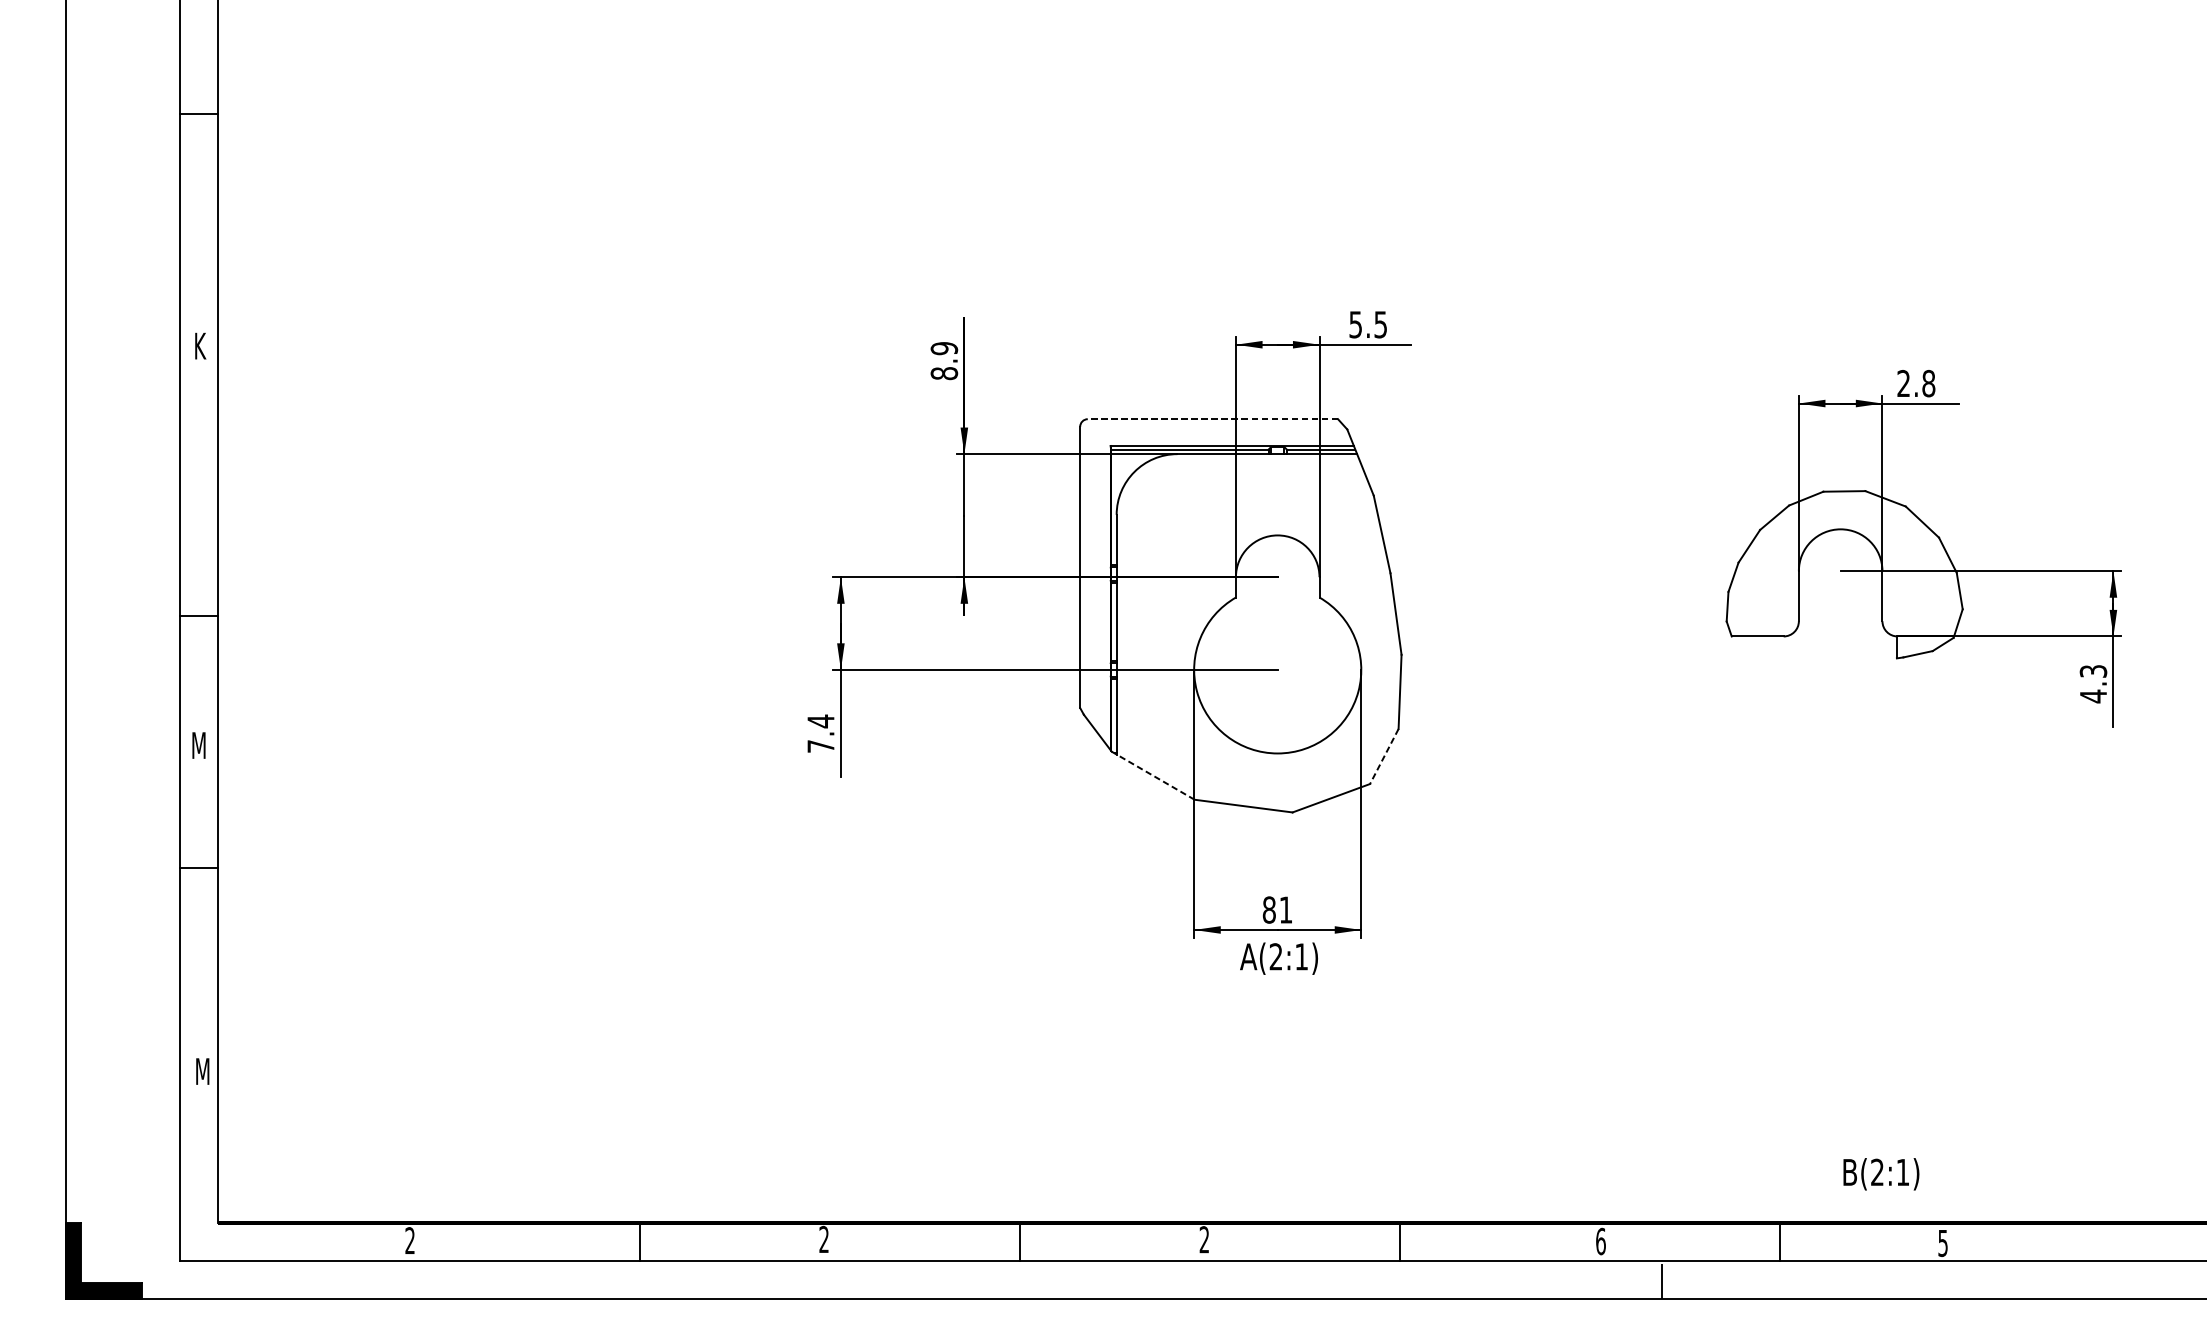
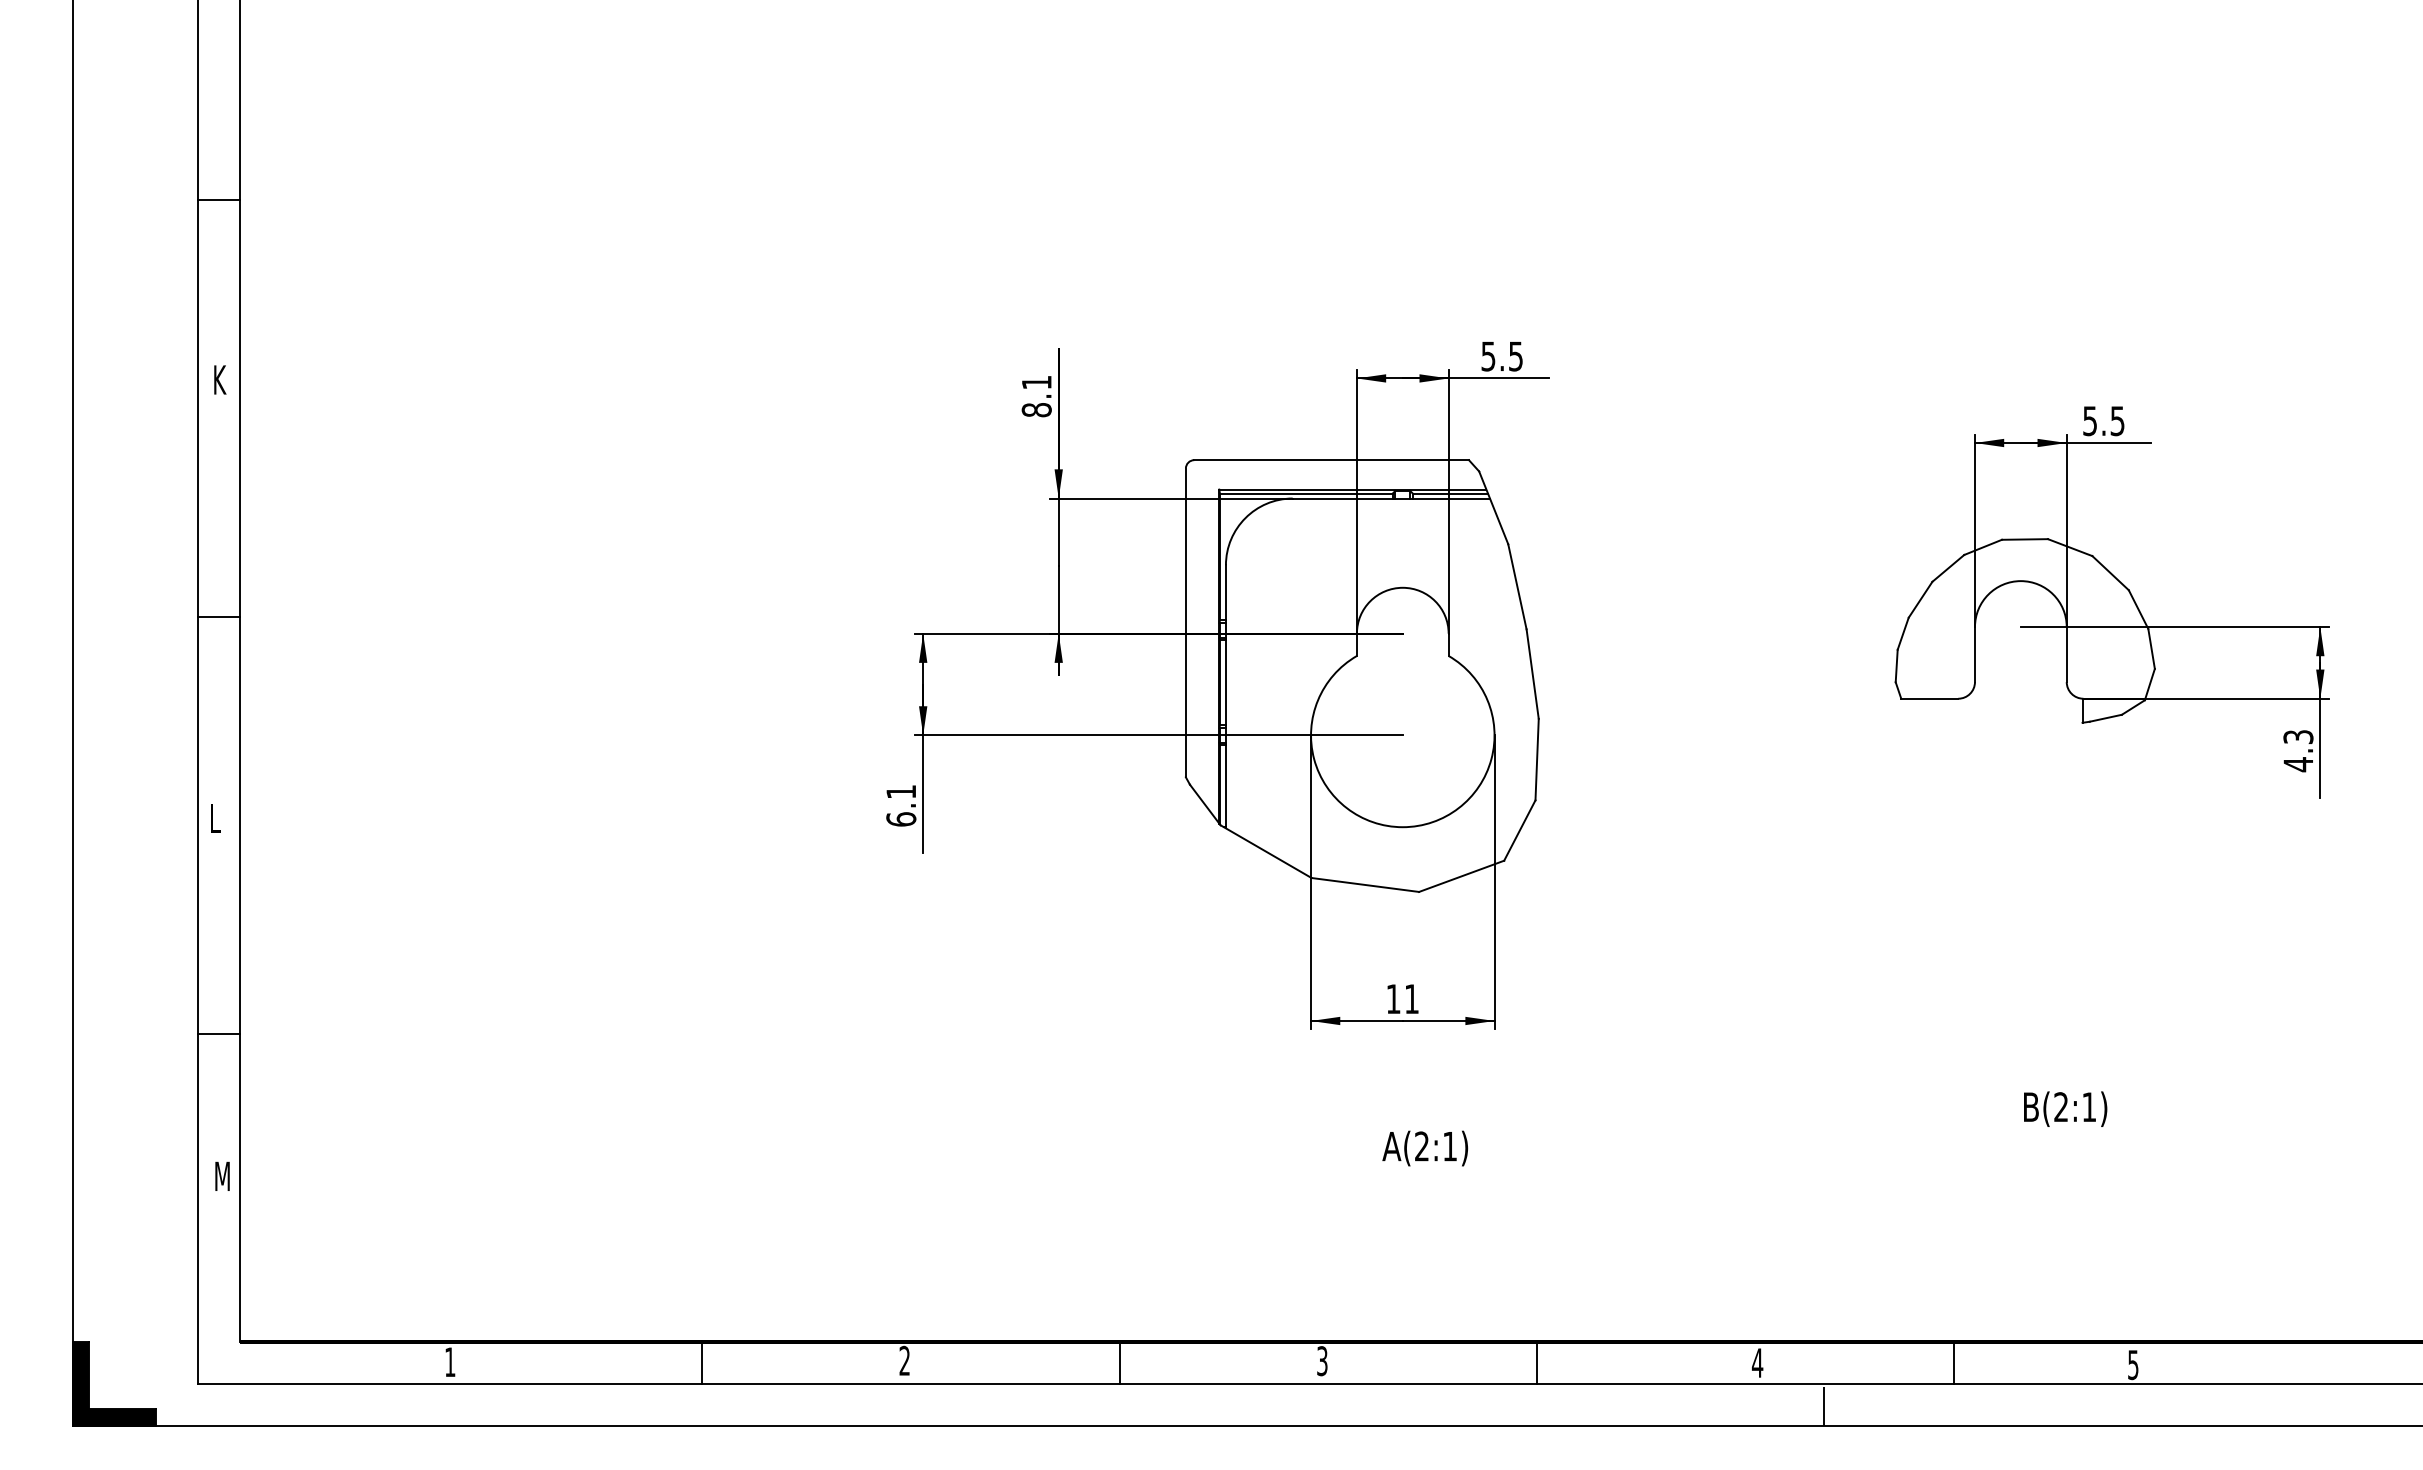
line: (199, 113) -> (218, 199), moved
text: (944, 348) -> (1036, 382), 8.9 -> 8.1
text: (1915, 383) -> (2103, 421), 2.8 -> 5.5
line: (1212, 419) -> (1331, 460), dashed -> solid
line: (199, 616) -> (218, 616), moved
text: (821, 733) -> (901, 805), 7.4 -> 6.1
text: (199, 745) -> (218, 818), M -> L
line: (1384, 756) -> (1519, 830), dashed -> solid
line: (1153, 775) -> (1266, 851), dashed -> solid
line: (199, 867) -> (218, 1033), moved
text: (1269, 910) -> (1393, 999), 81 -> 11
text: (1279, 958) -> (1425, 1148), moved
text: (1881, 1173) -> (2065, 1108), moved
text: (410, 1240) -> (450, 1361), 2 -> 1
text: (1204, 1240) -> (1322, 1361), 2 -> 3
text: (1600, 1241) -> (1757, 1363), 6 -> 4

